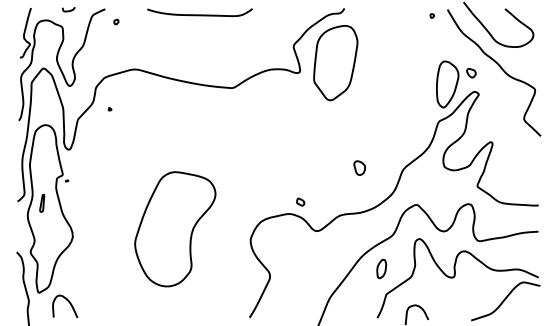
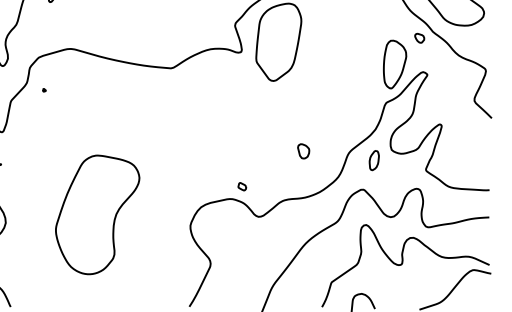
part: (471, 73) -> (419, 38), moved
part: (175, 229) -> (97, 215), moved
part: (381, 268) -> (374, 160), moved

